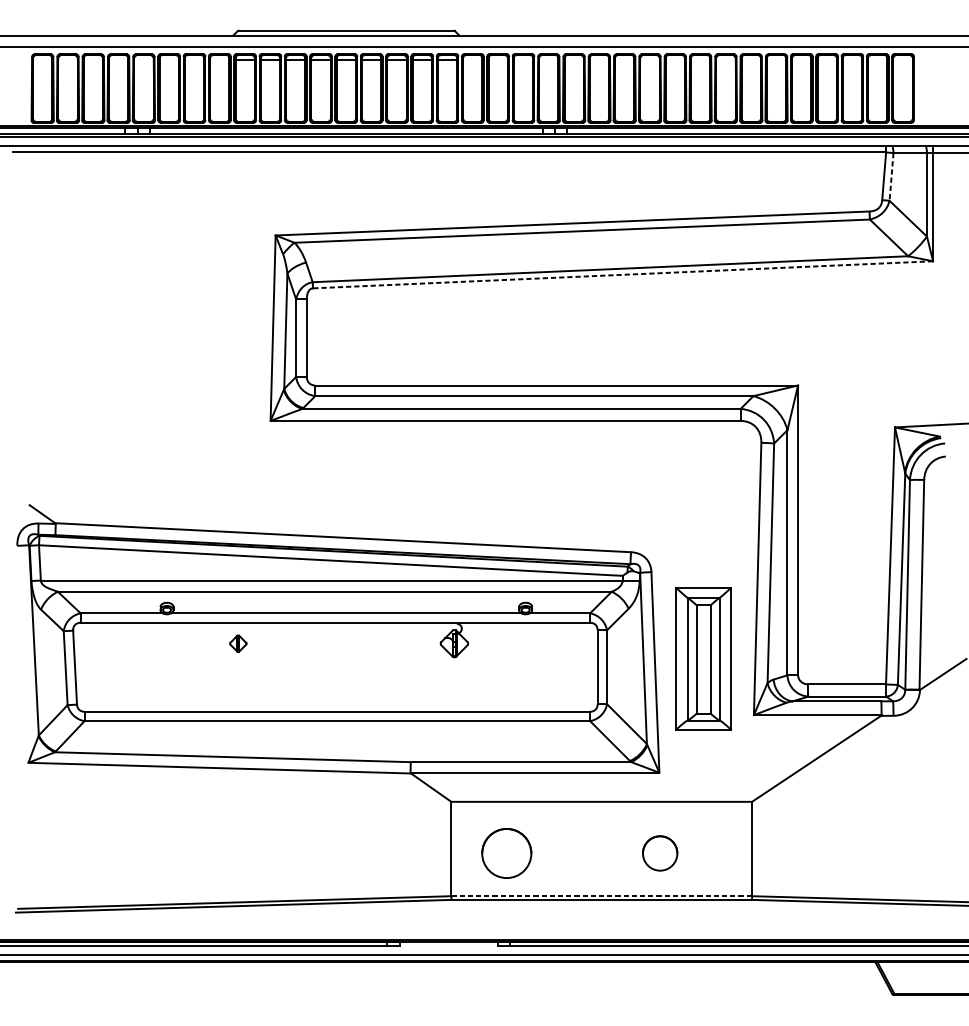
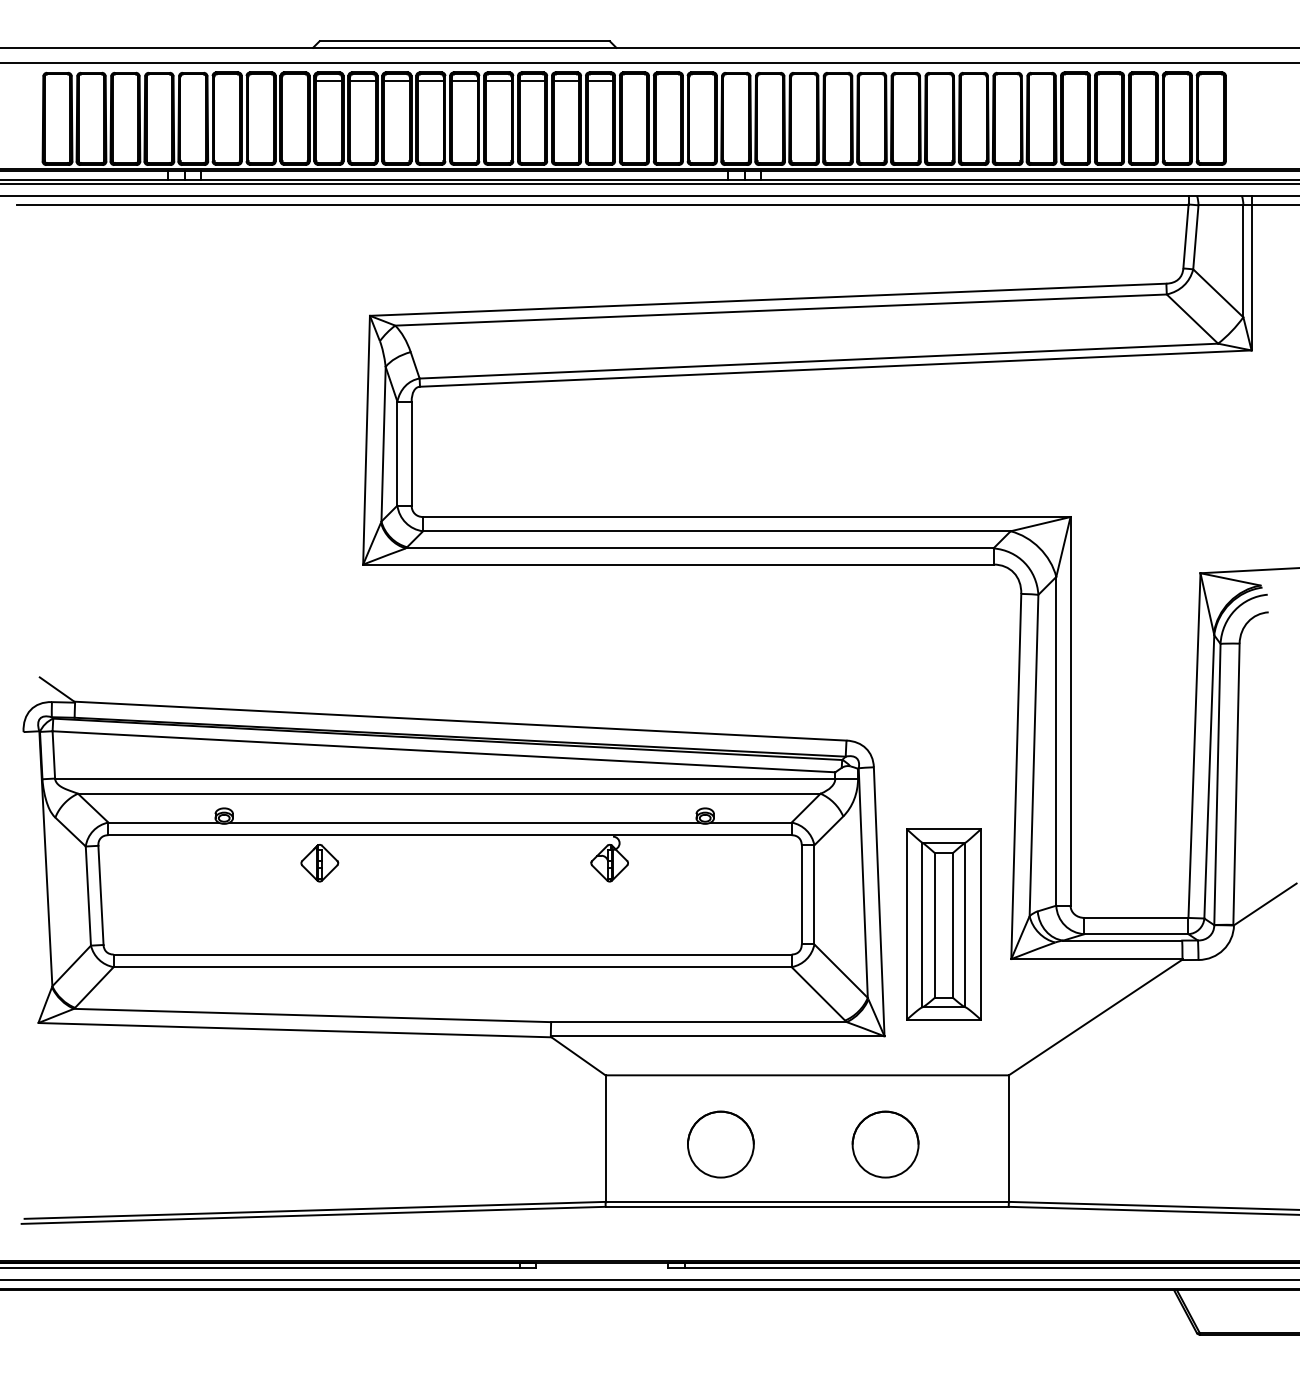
line: (891, 177) -> (1195, 237), dashed -> solid
line: (622, 274) -> (835, 368), dashed -> solid
part: (238, 643) -> (319, 863), size x1.67
part: (703, 658) -> (943, 924), moved
part: (506, 853) -> (720, 1144), moved
part: (660, 853) -> (885, 1144), size x1.43
line: (601, 895) -> (807, 1201), dashed -> solid

